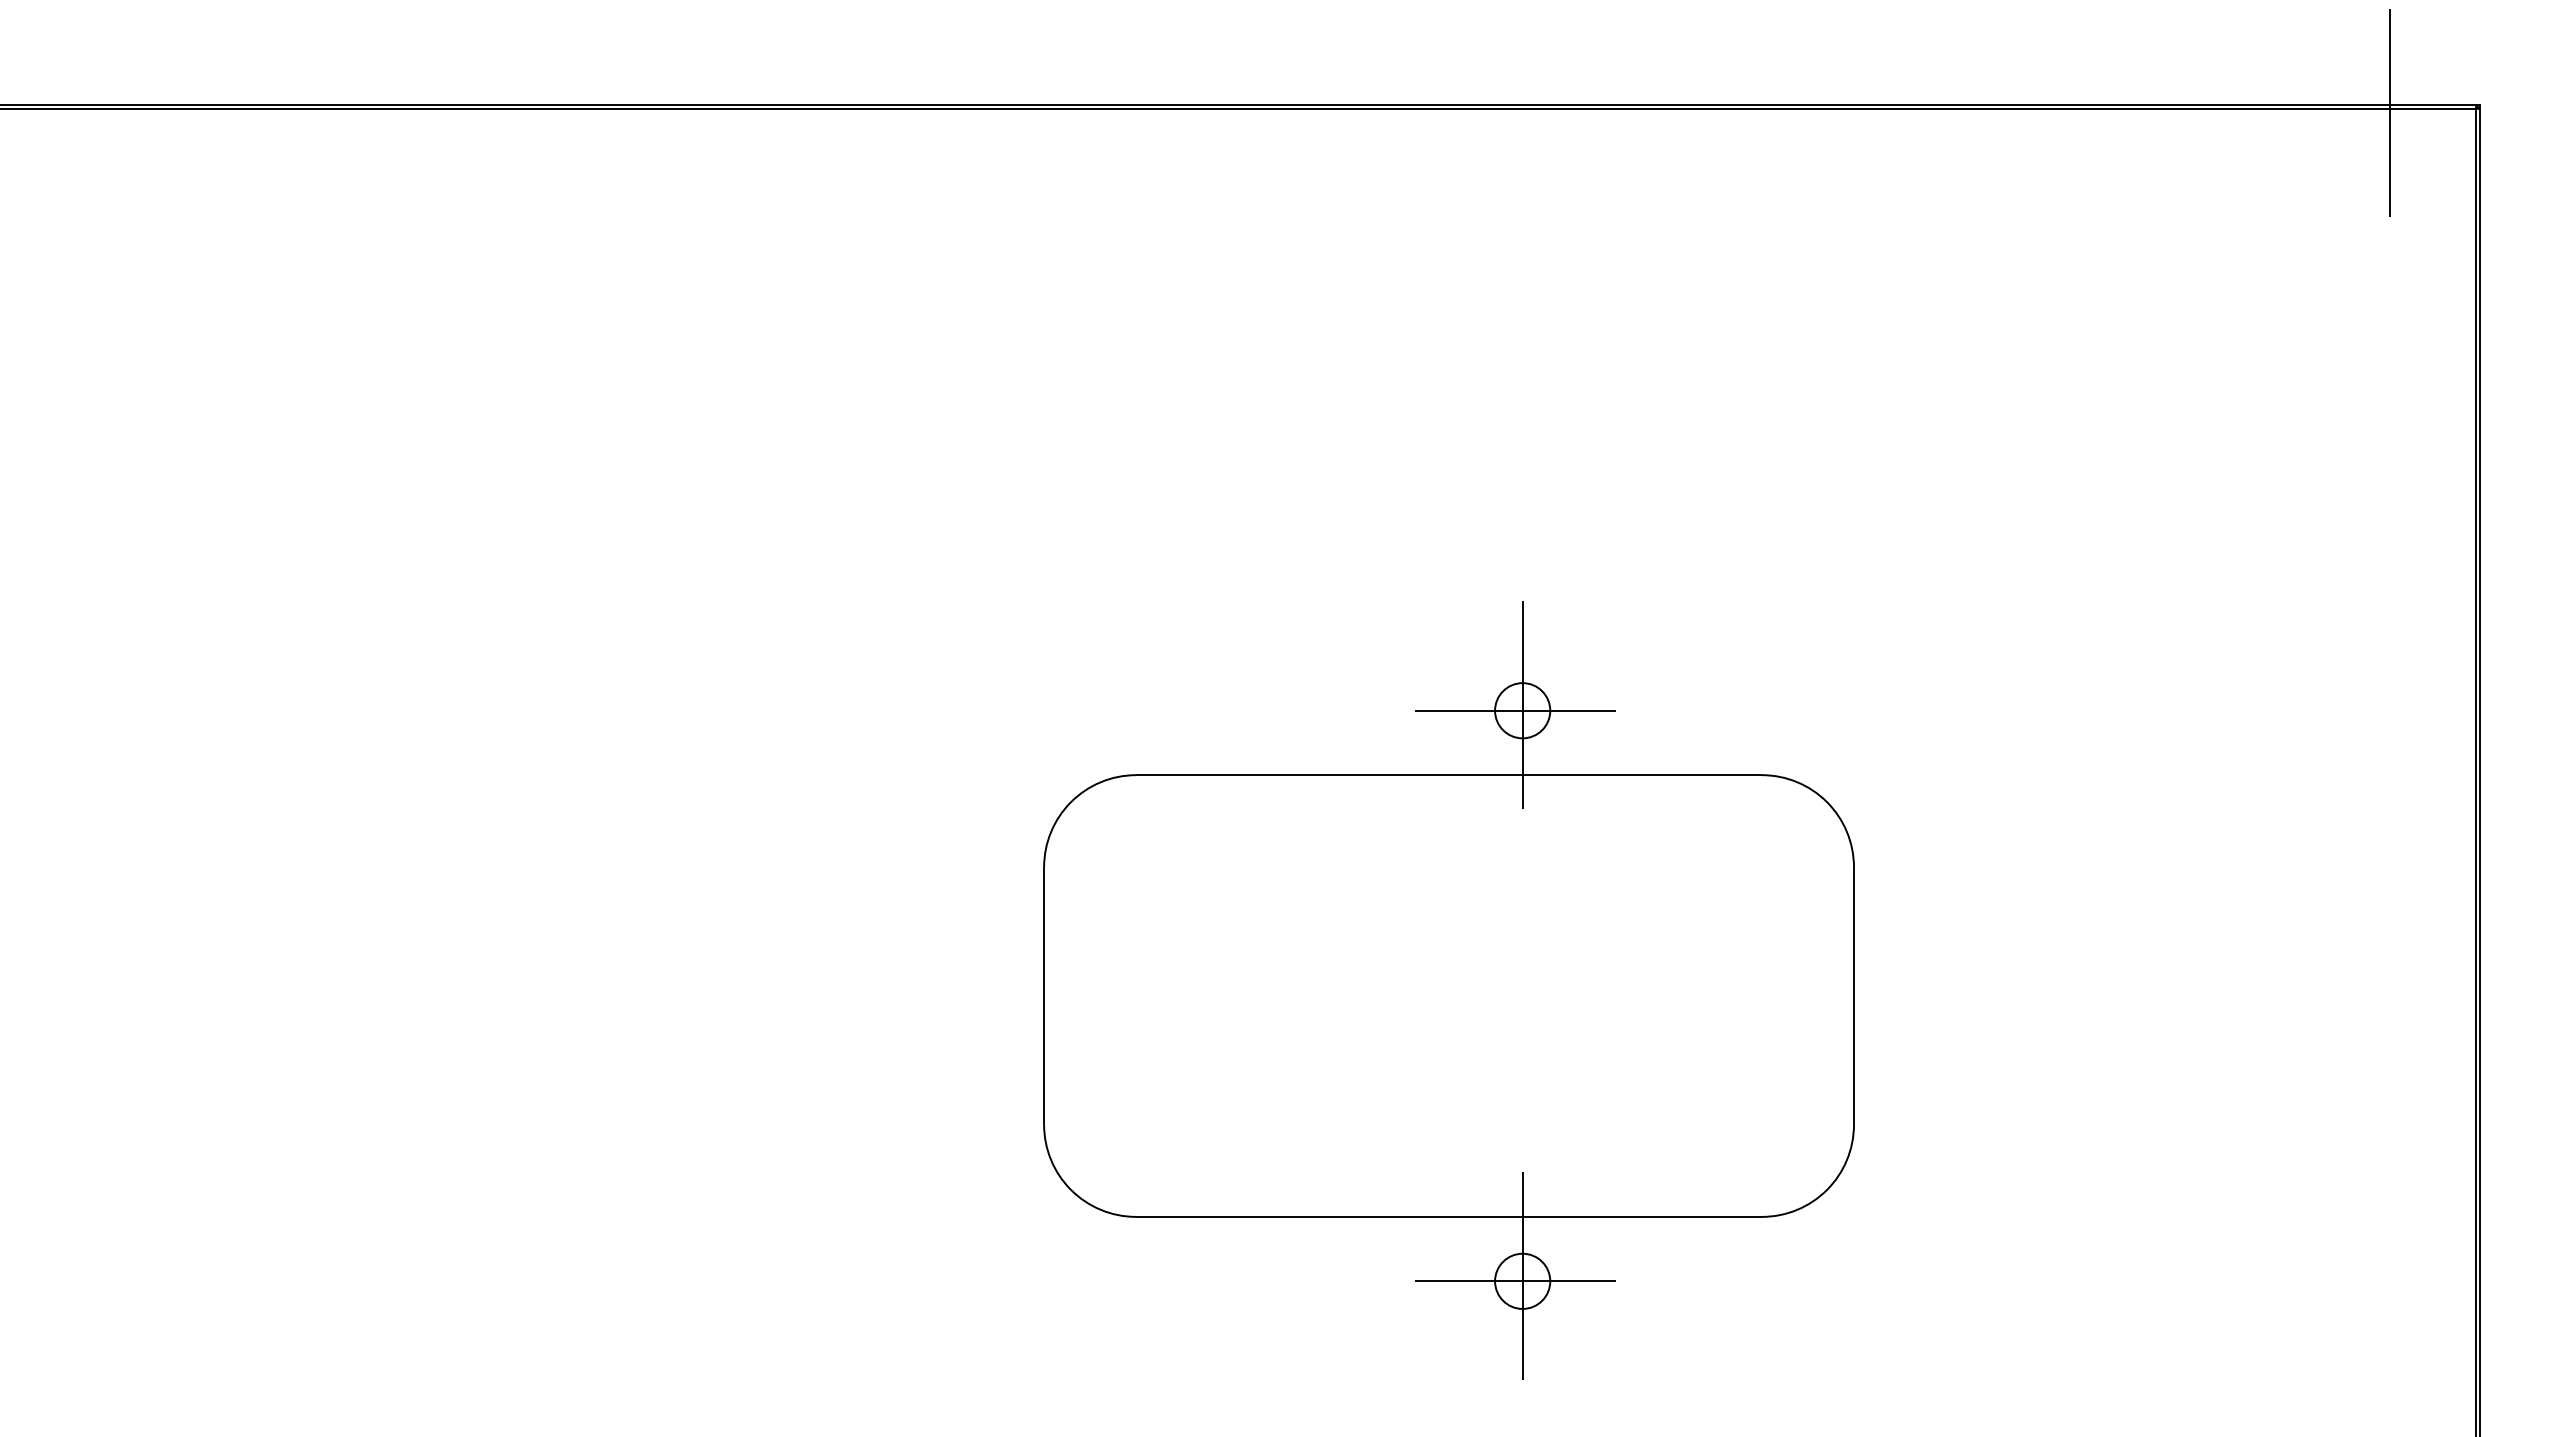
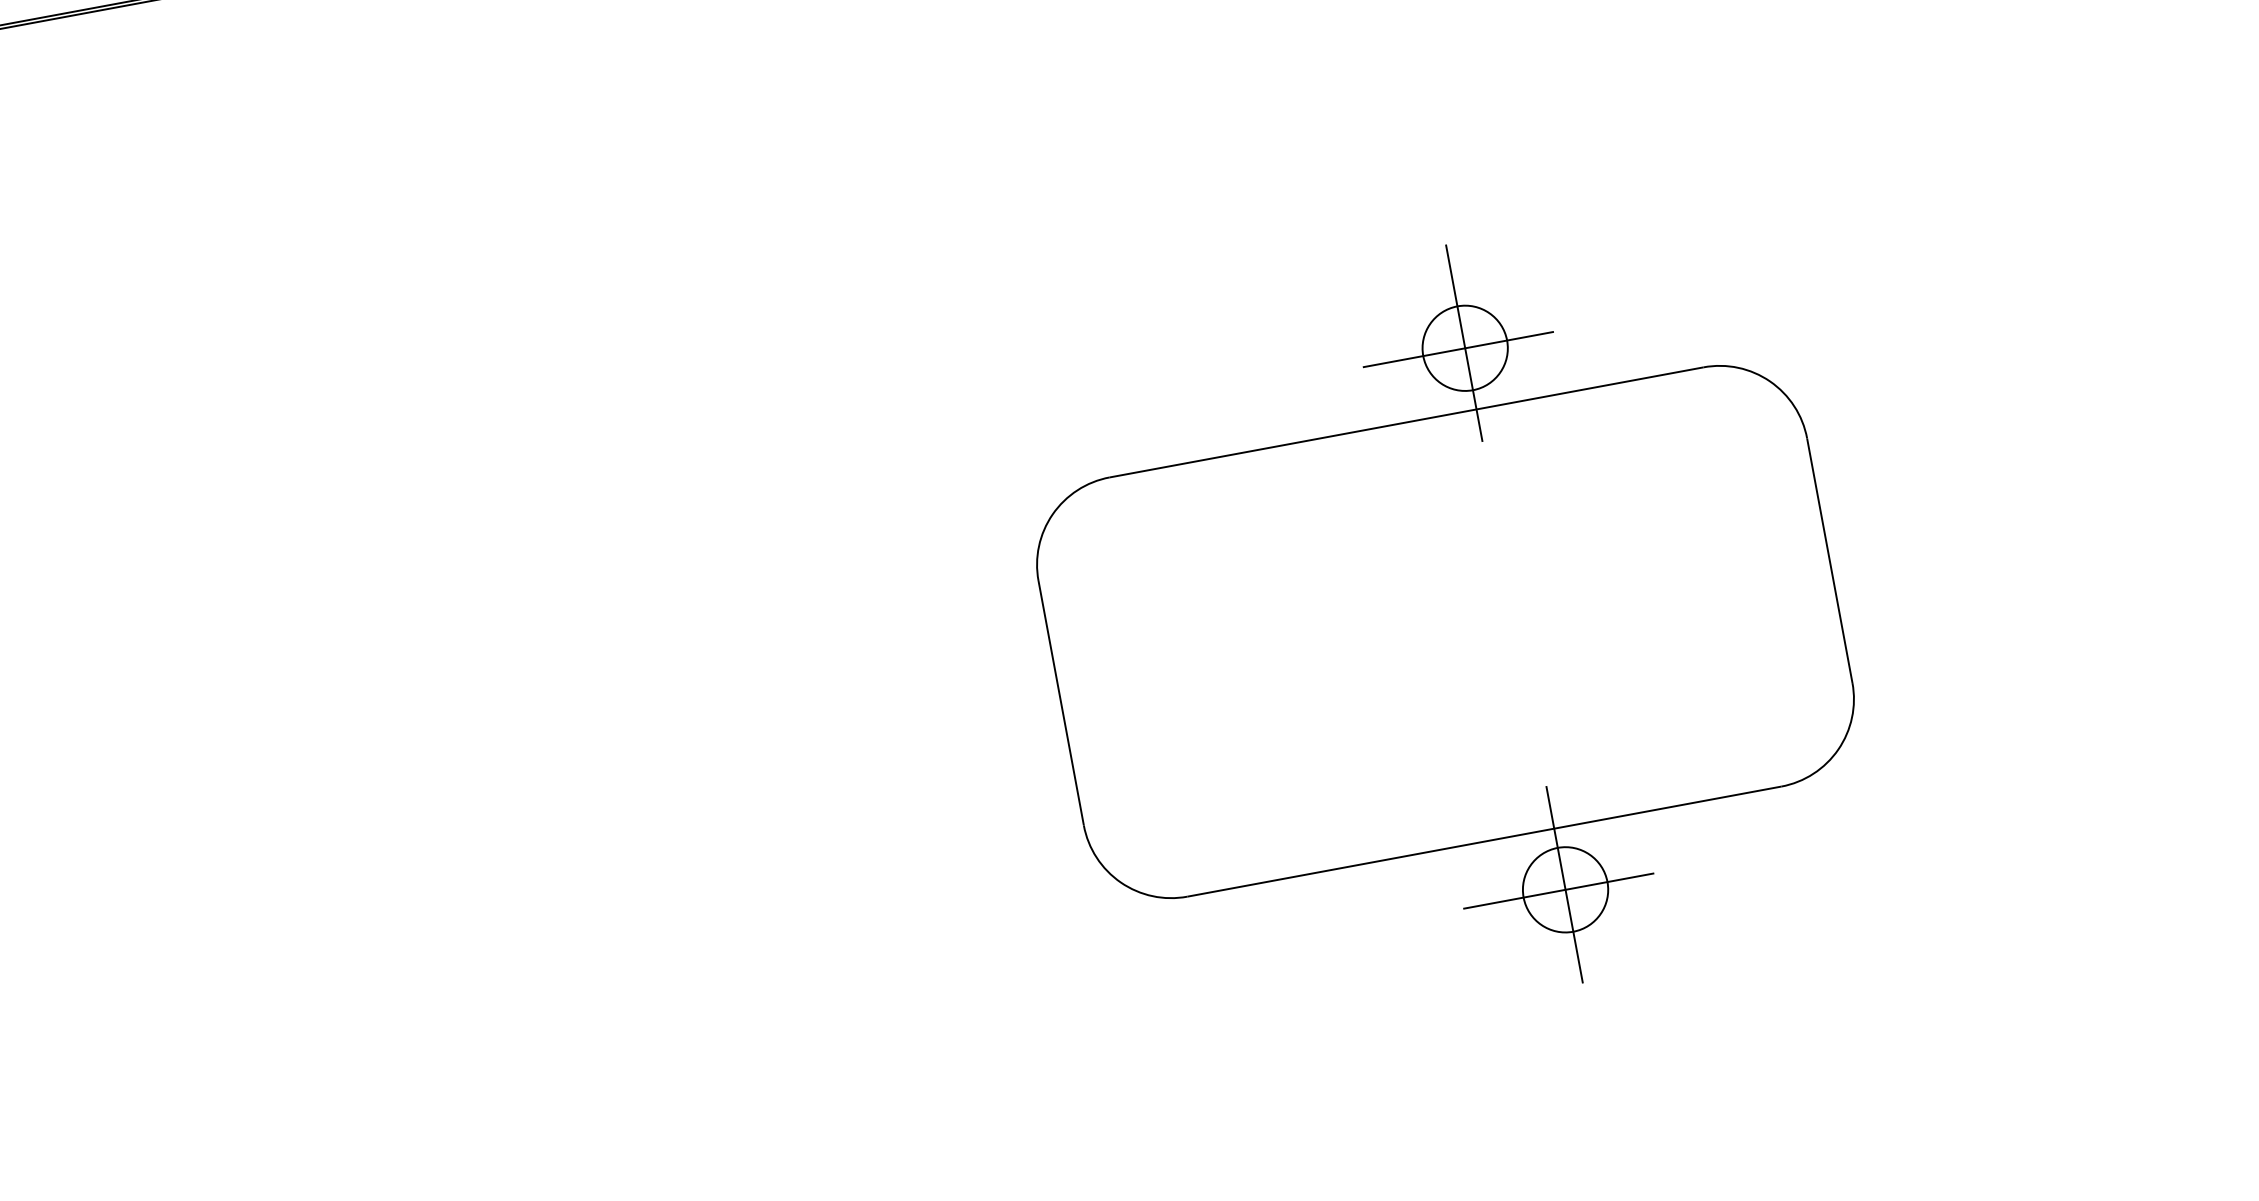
circle: (1522, 710) -> (1465, 348), size x1.6
circle: (1522, 1280) -> (1565, 889), size x1.6

